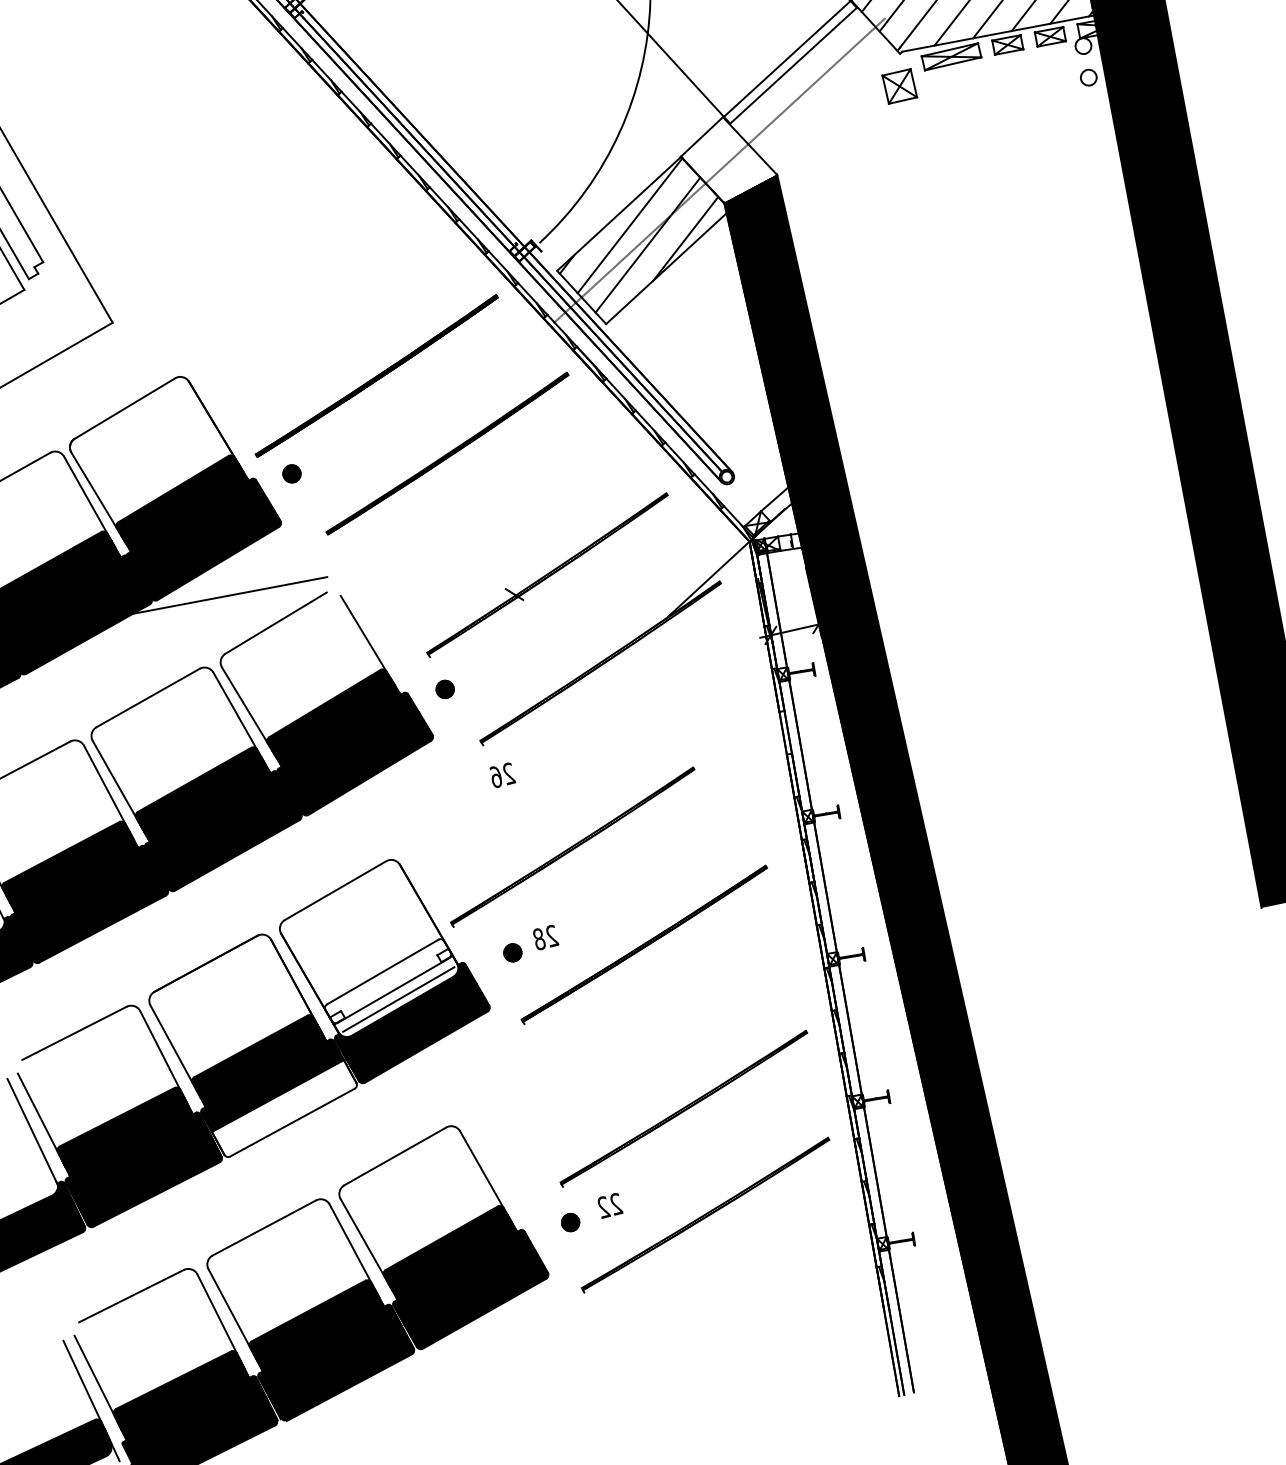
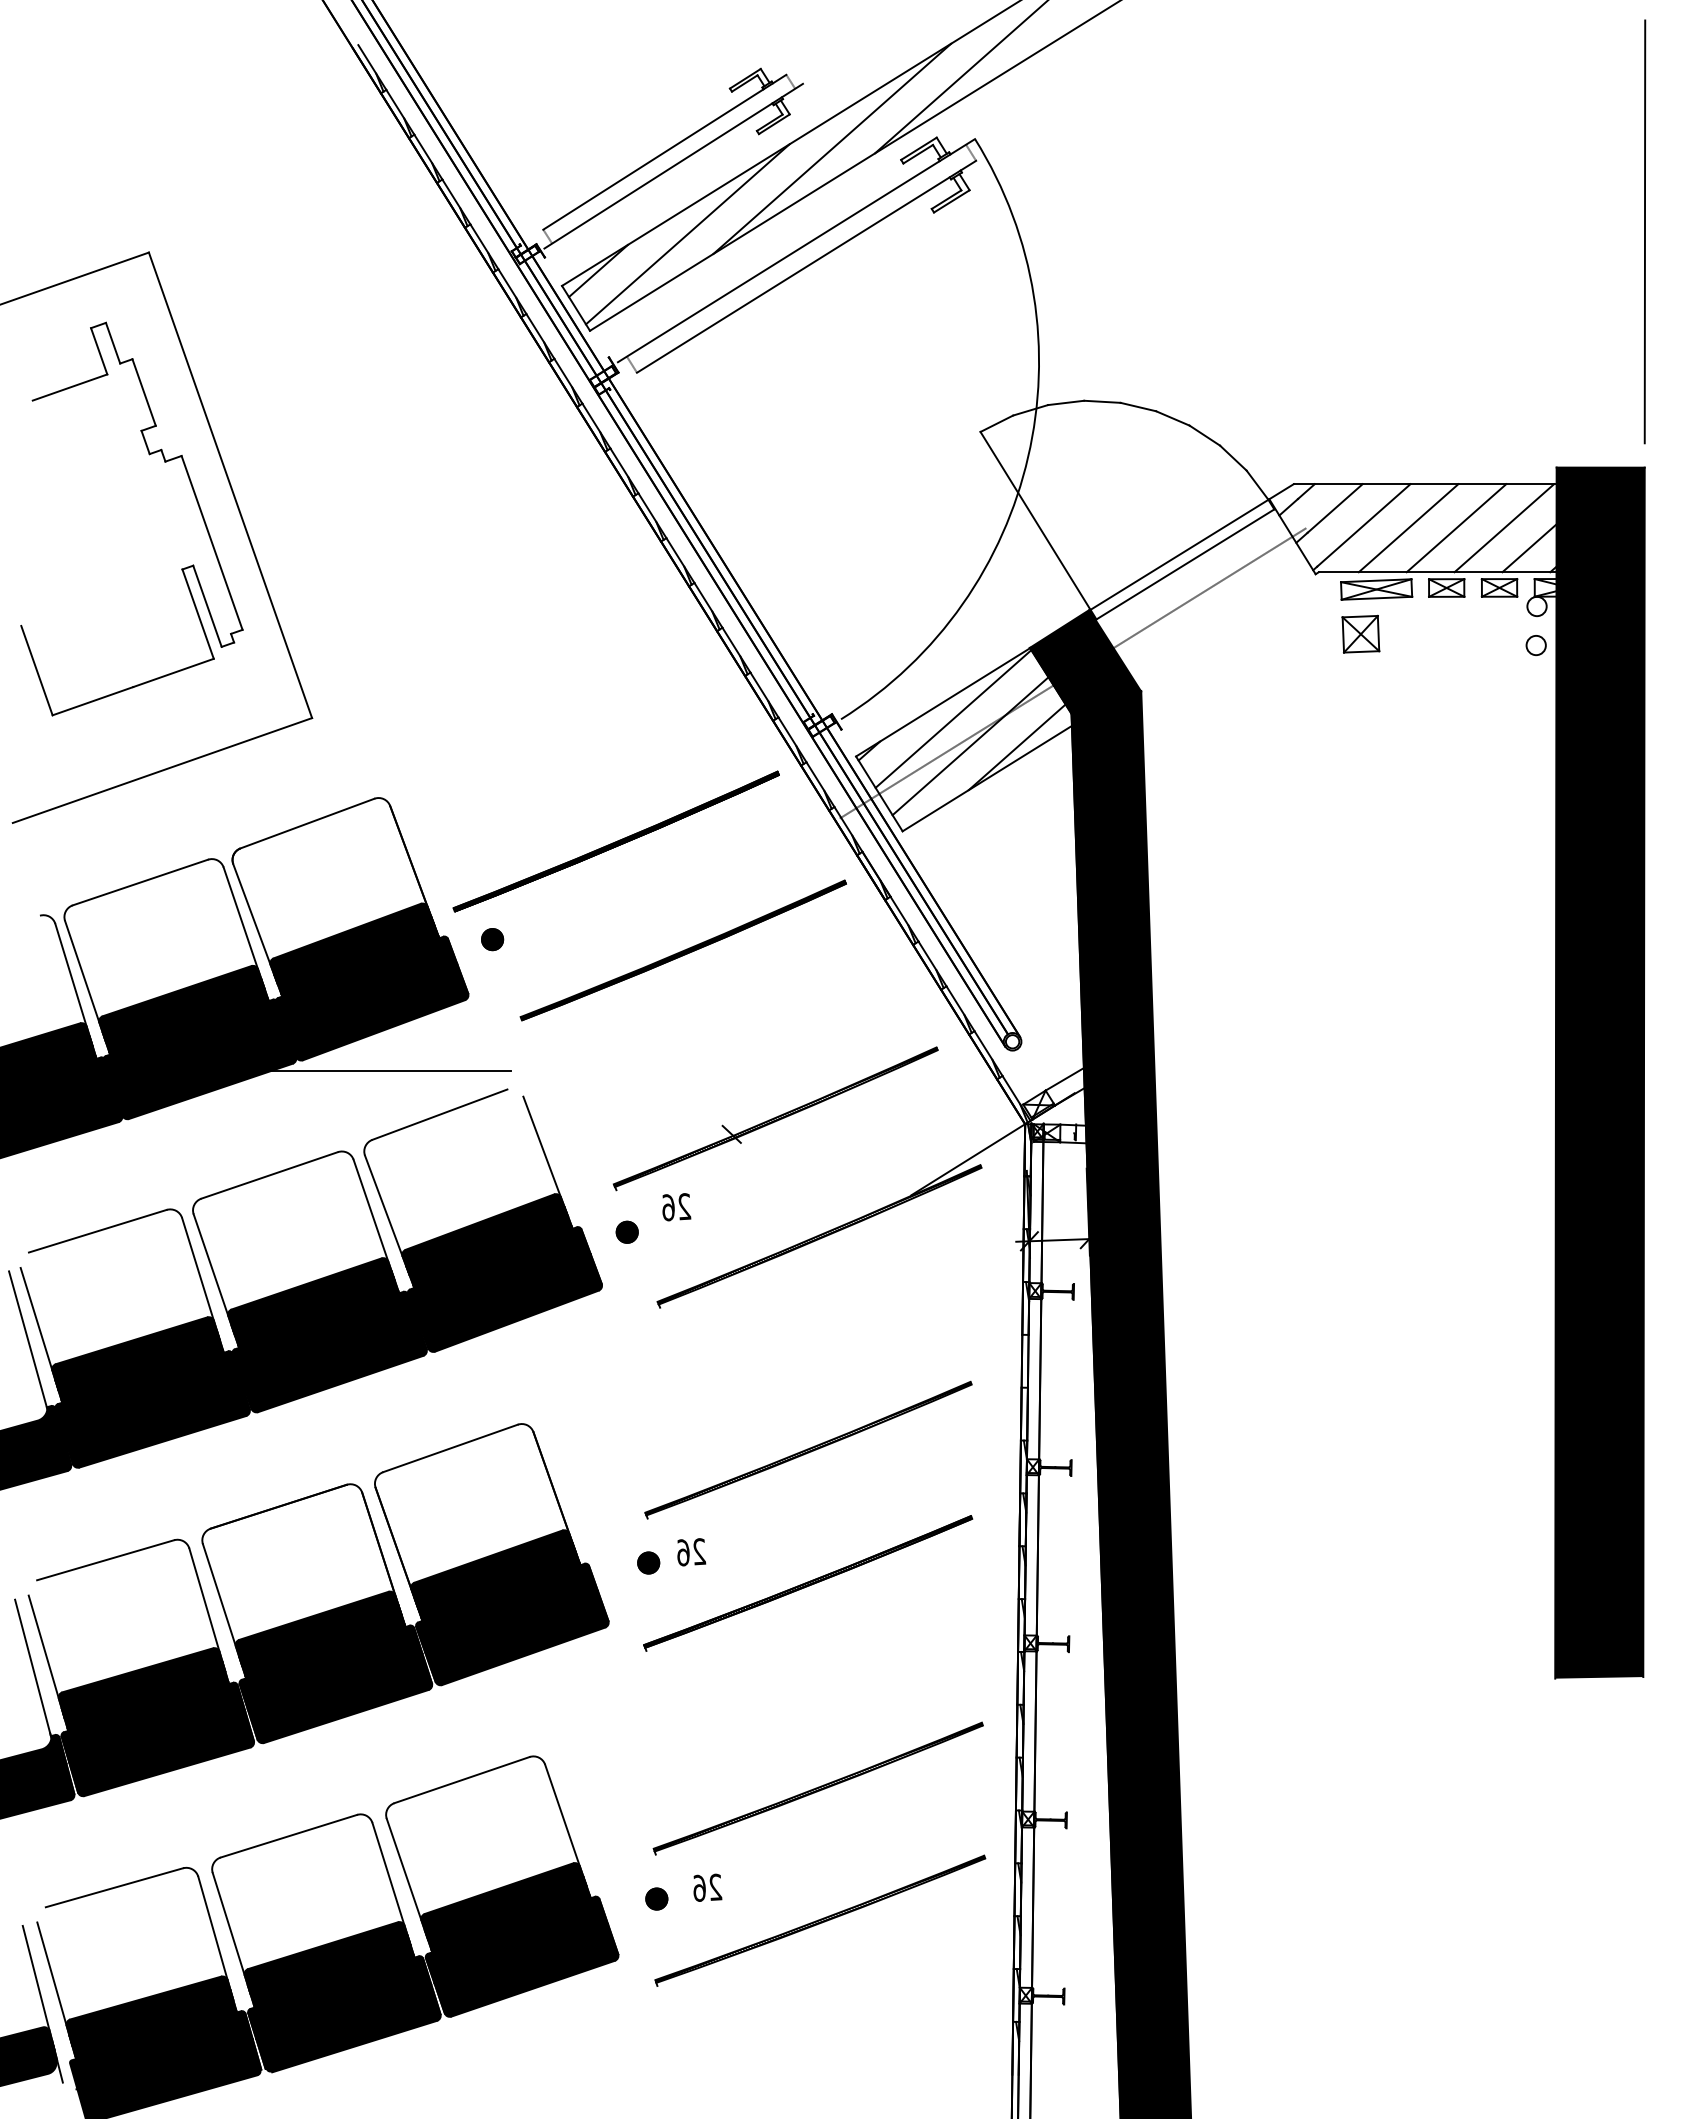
part: (899, 85) -> (1360, 633), moved
fill: (727, 159) -> (1085, 661), added
text: (502, 775) -> (676, 1207), moved
part: (572, 846) -> (808, 1449), moved
text: (539, 939) -> (683, 1552), 28 -> 26
fill: (391, 988) -> (495, 1578), added
fill: (284, 1109) -> (339, 1698), added
text: (603, 1206) -> (699, 1887), 22 -> 26

